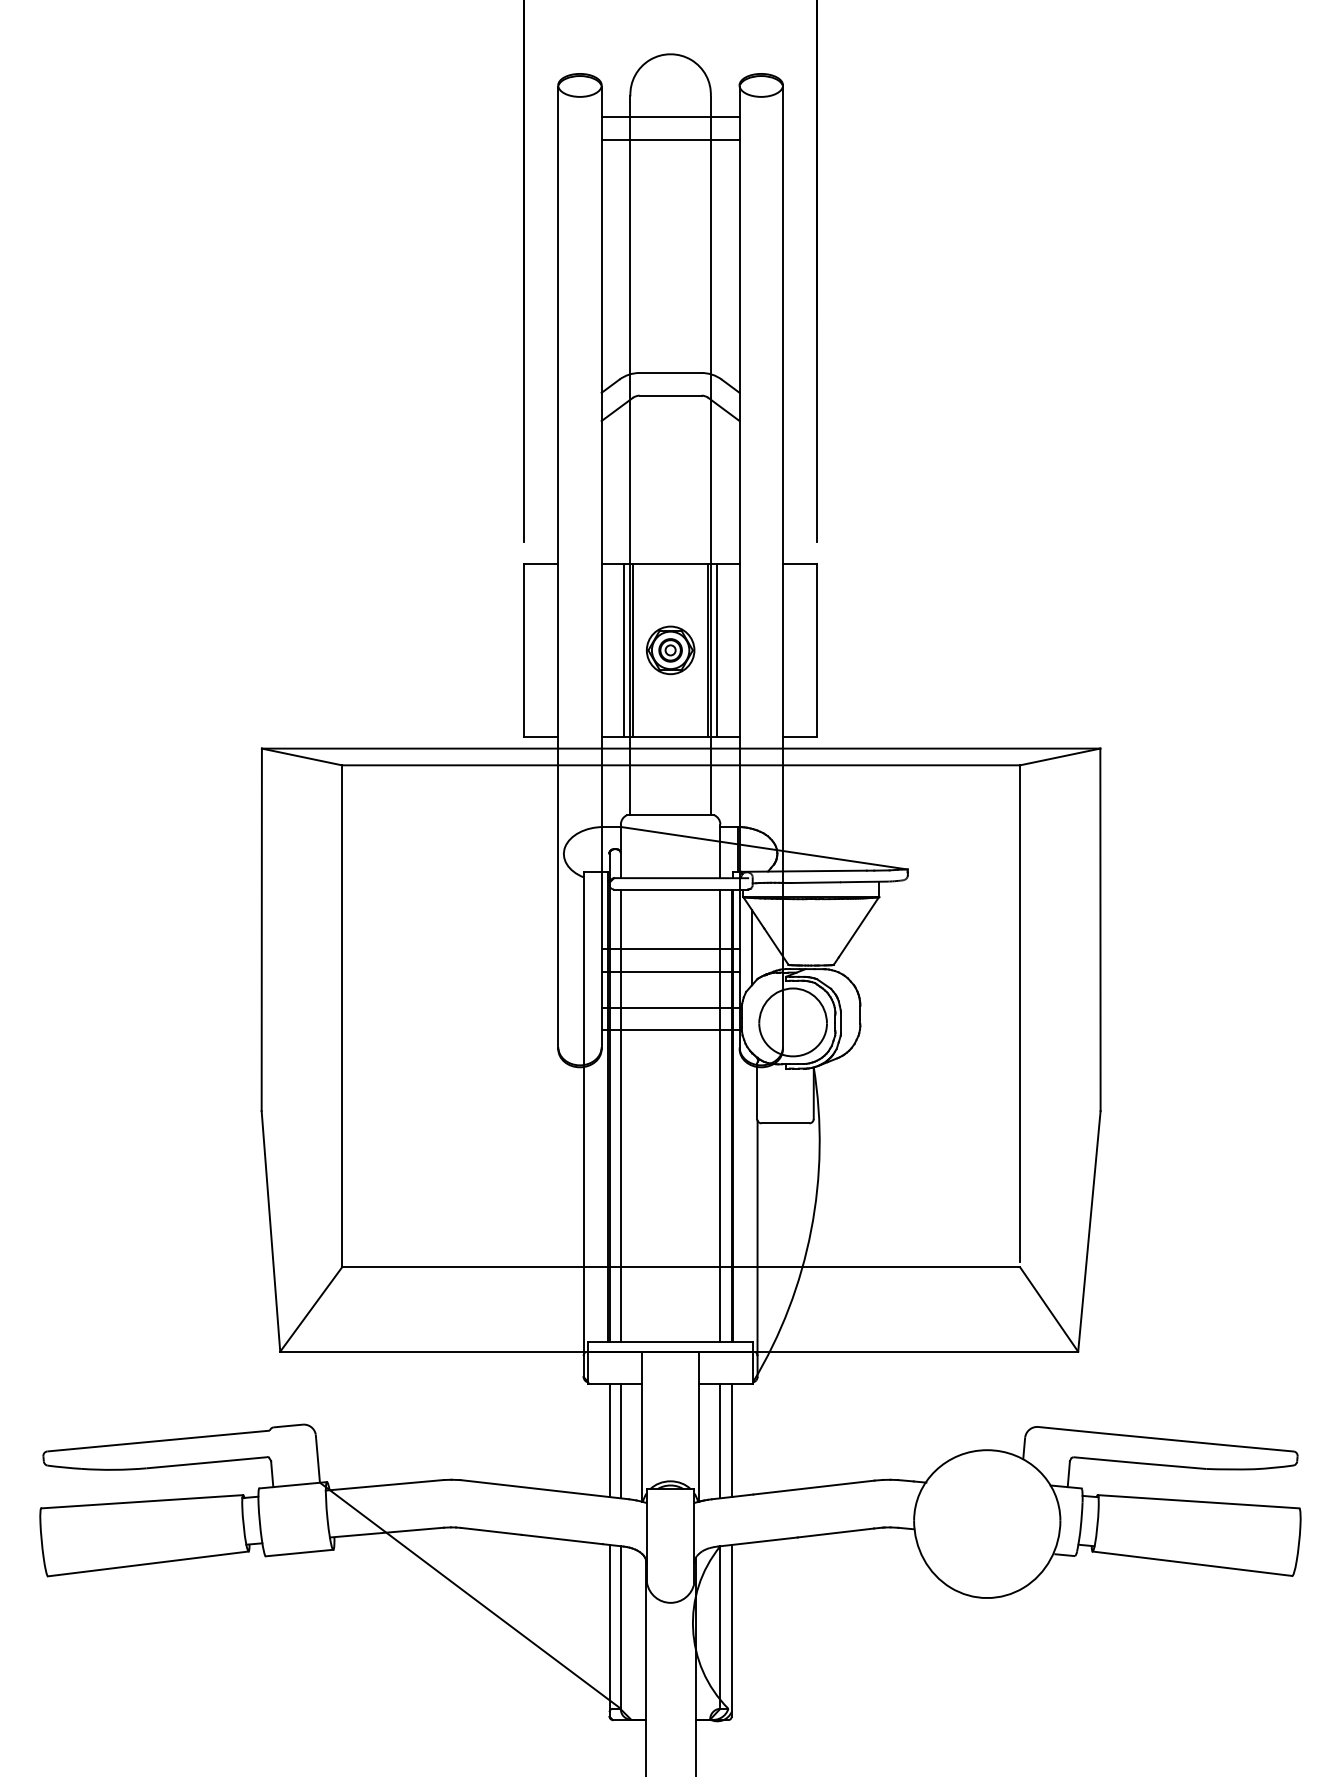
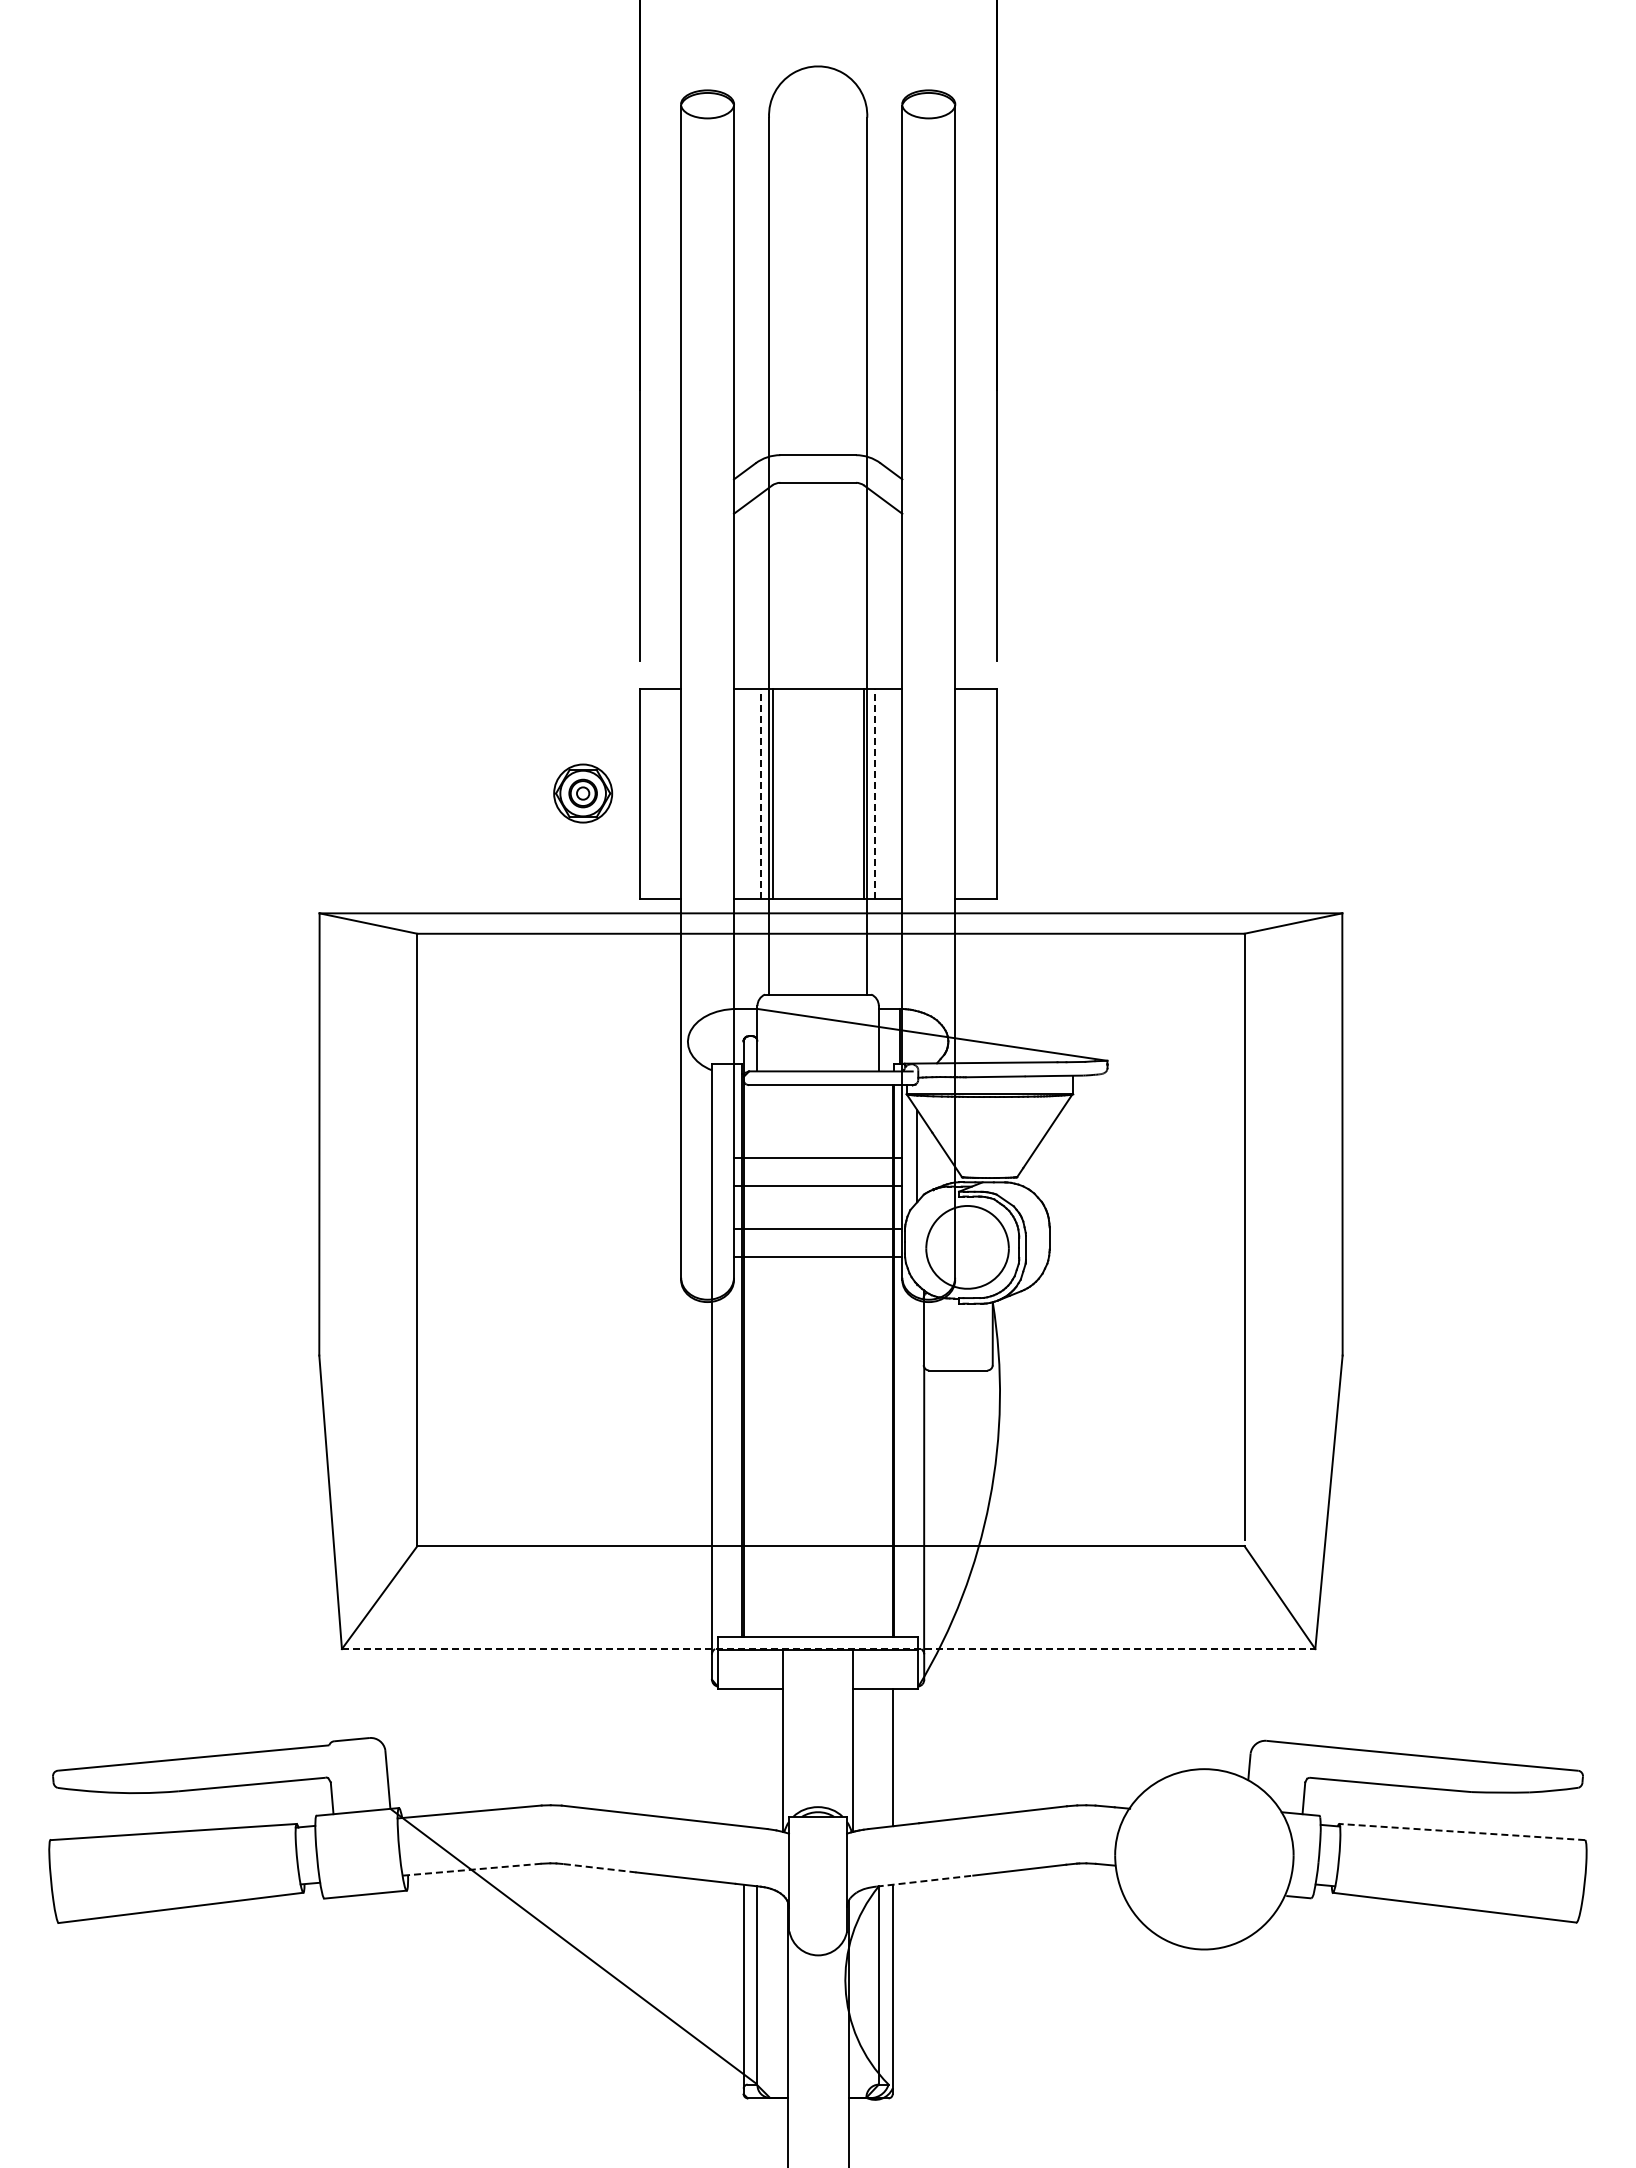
line: (670, 116) -> (817, 142), removed
line: (670, 139) -> (817, 170), removed
line: (624, 650) -> (761, 793), solid -> dashed
part: (670, 650) -> (583, 793), moved
line: (716, 650) -> (874, 793), solid -> dashed
line: (620, 1115) -> (757, 1360), removed
line: (720, 1115) -> (878, 1360), removed
line: (679, 1352) -> (828, 1649), solid -> dashed
line: (609, 1440) -> (743, 1757), removed
line: (620, 1440) -> (757, 1757), removed
line: (720, 1440) -> (878, 1757), removed
line: (1198, 1502) -> (1461, 1832), solid -> dashed
line: (491, 1531) -> (599, 1868), solid -> dashed
line: (387, 1532) -> (472, 1869), solid -> dashed
line: (757, 1542) -> (924, 1881), solid -> dashed

